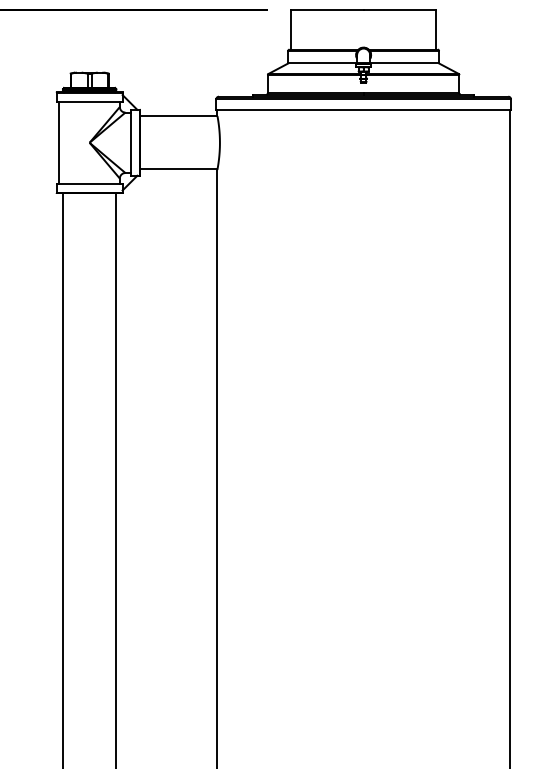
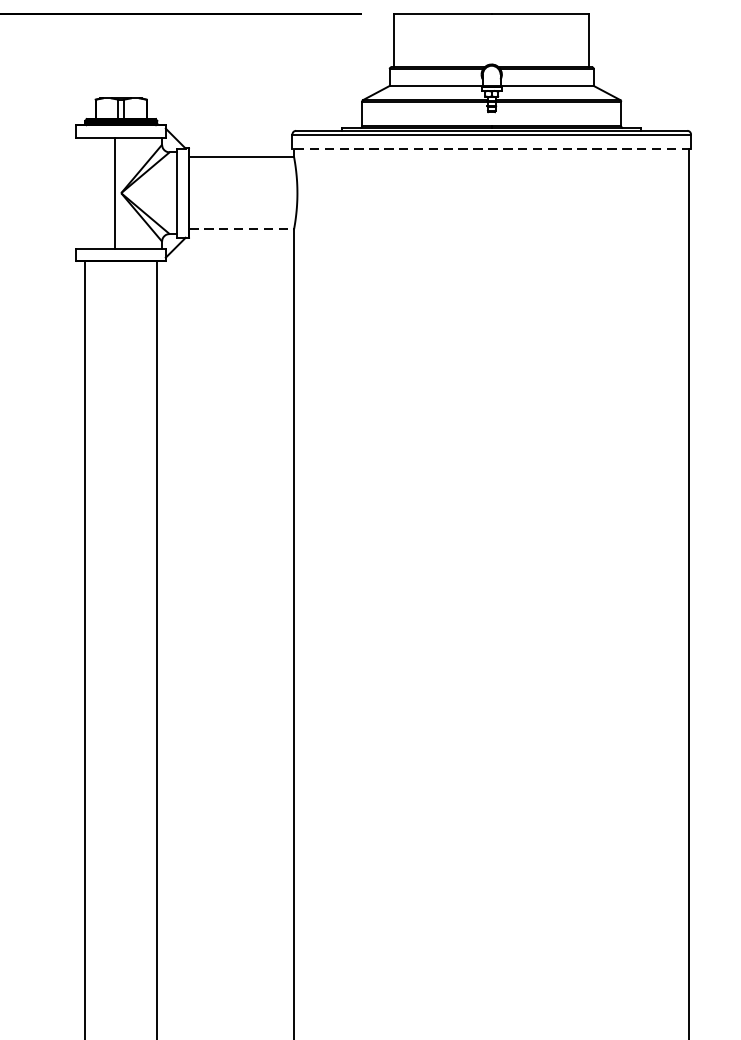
line: (363, 110) -> (491, 149), solid -> dashed
line: (59, 142) -> (115, 192), moved
line: (178, 169) -> (241, 229), solid -> dashed

